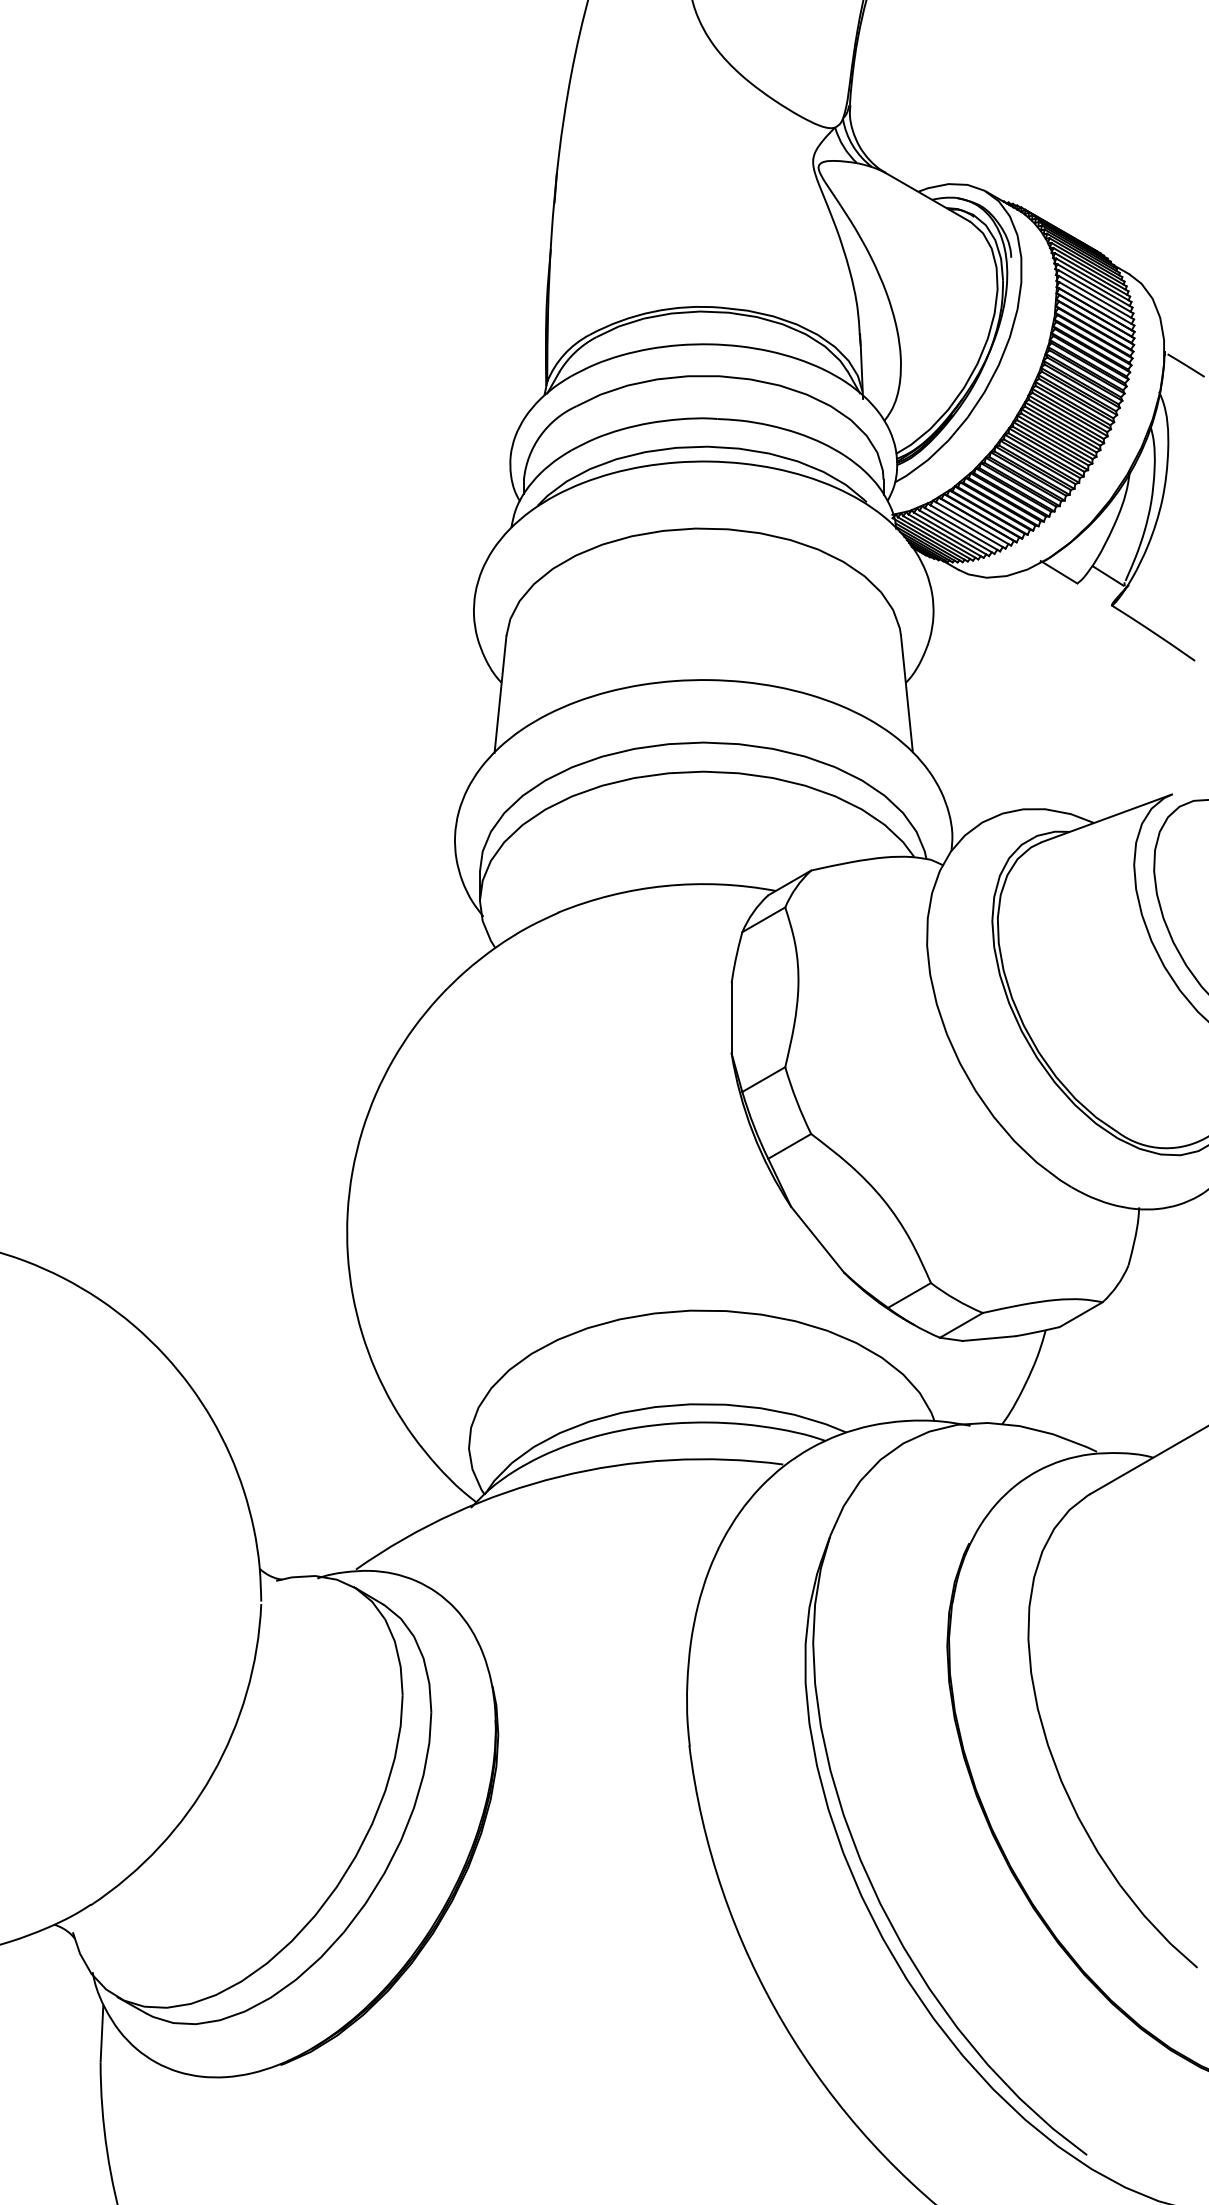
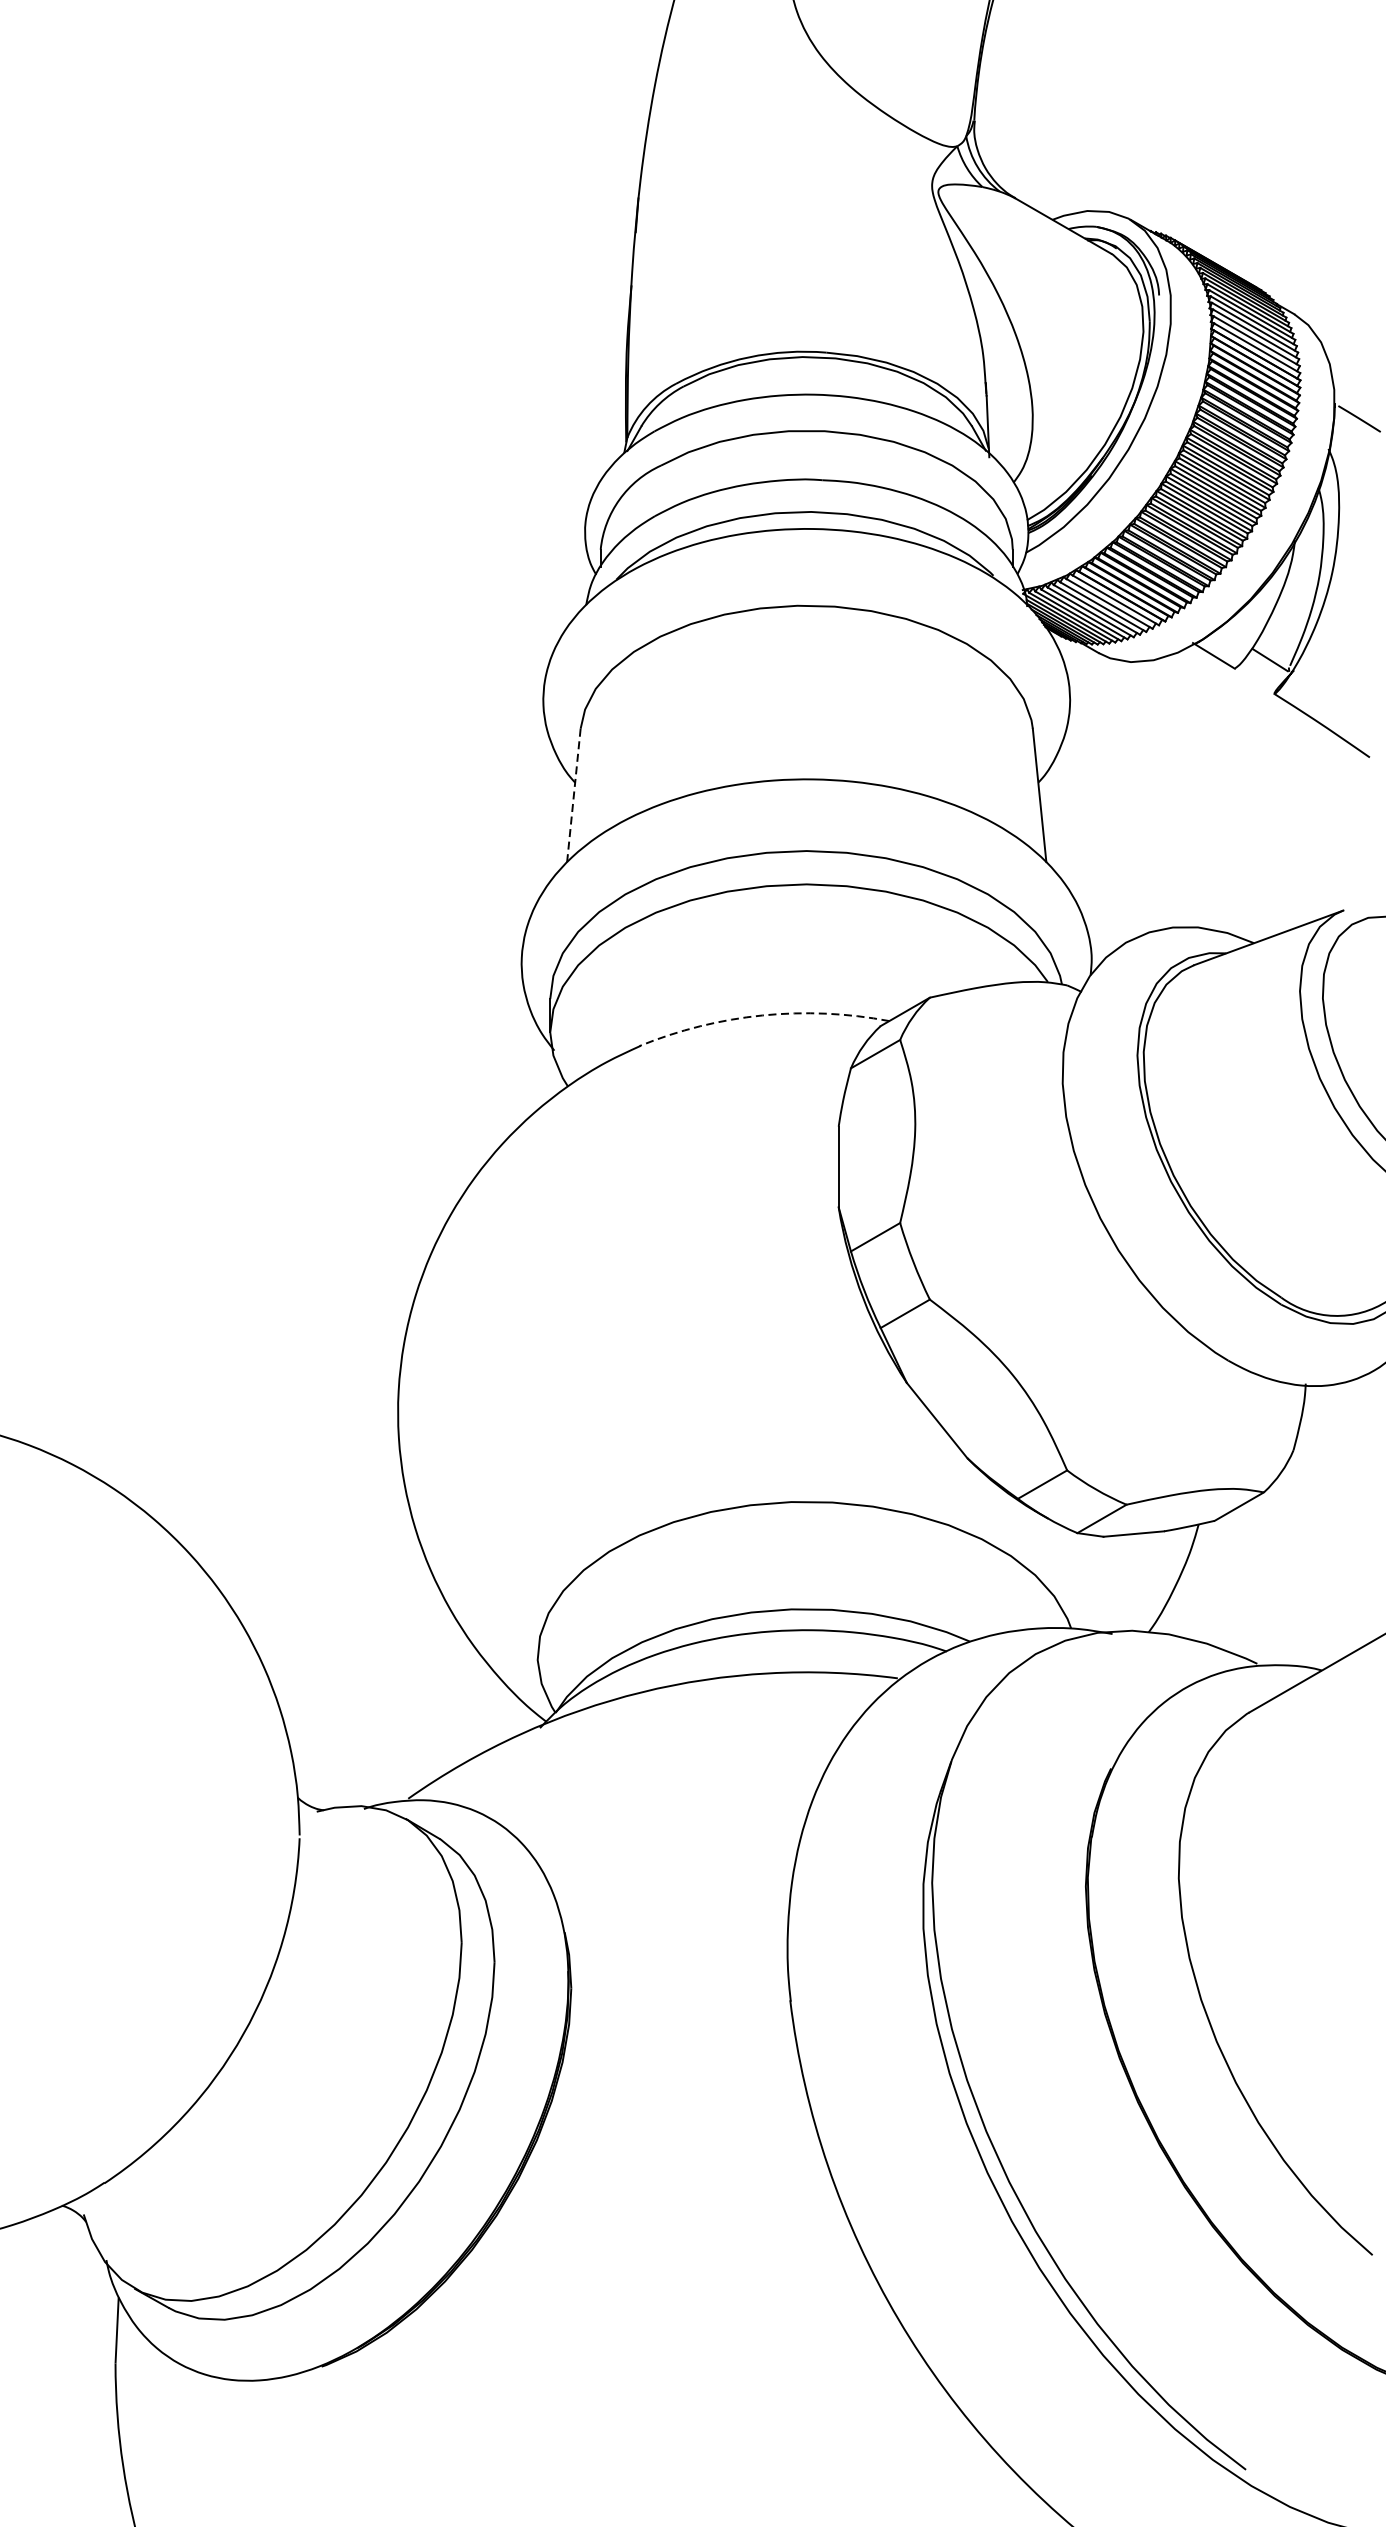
line: (500, 694) -> (573, 795), solid -> dashed
arc: (665, 886) -> (762, 1015), solid -> dashed

